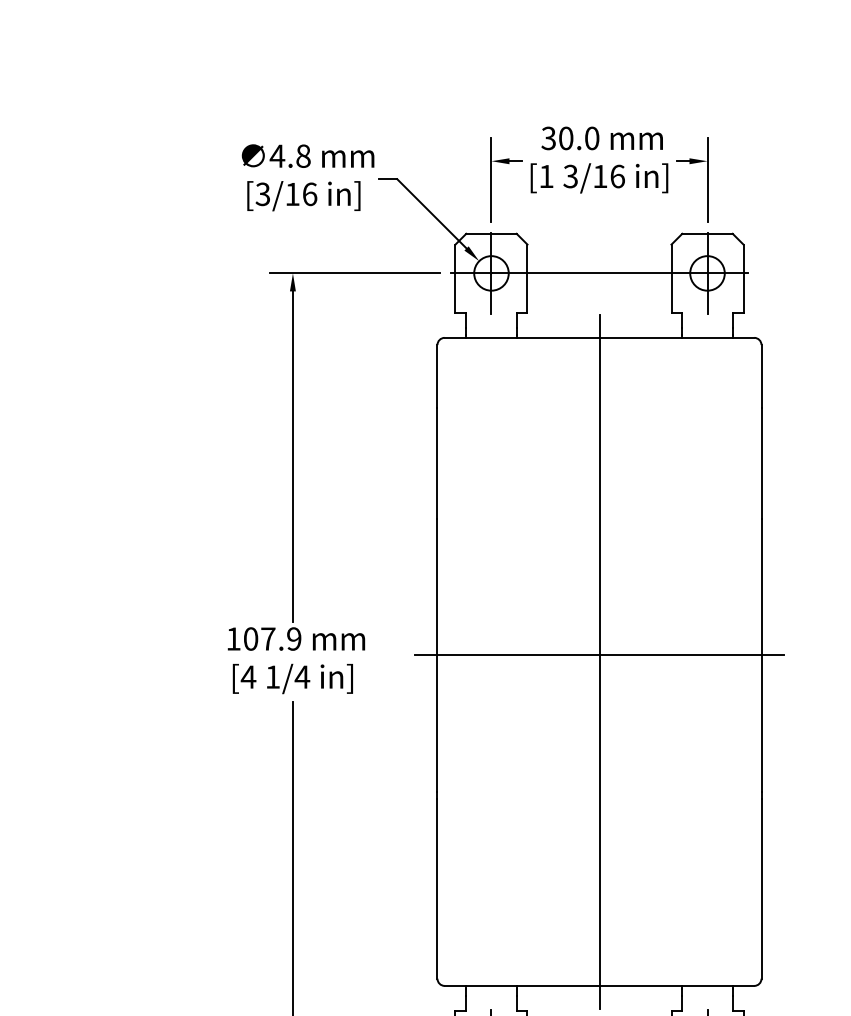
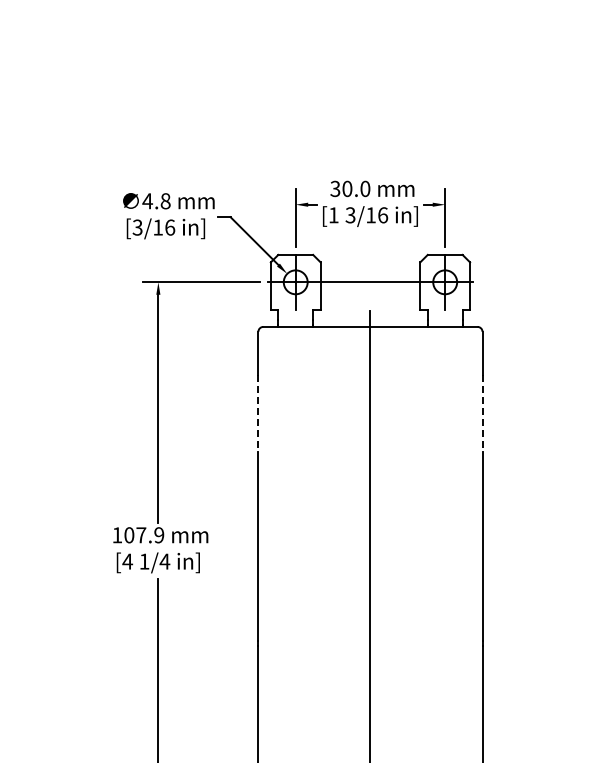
line: (437, 463) -> (258, 413), solid -> dashed
line: (761, 463) -> (482, 413), solid -> dashed
line: (599, 655) -> (370, 546), removed

